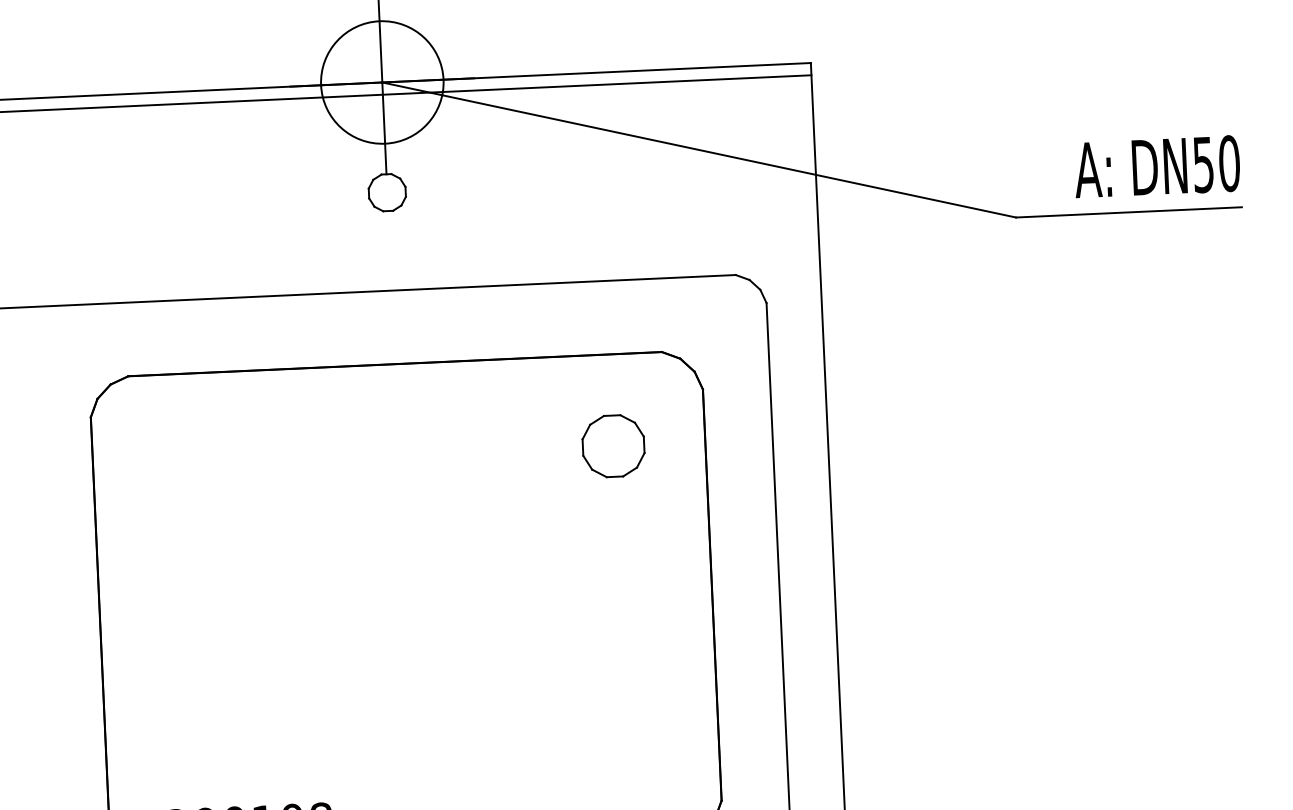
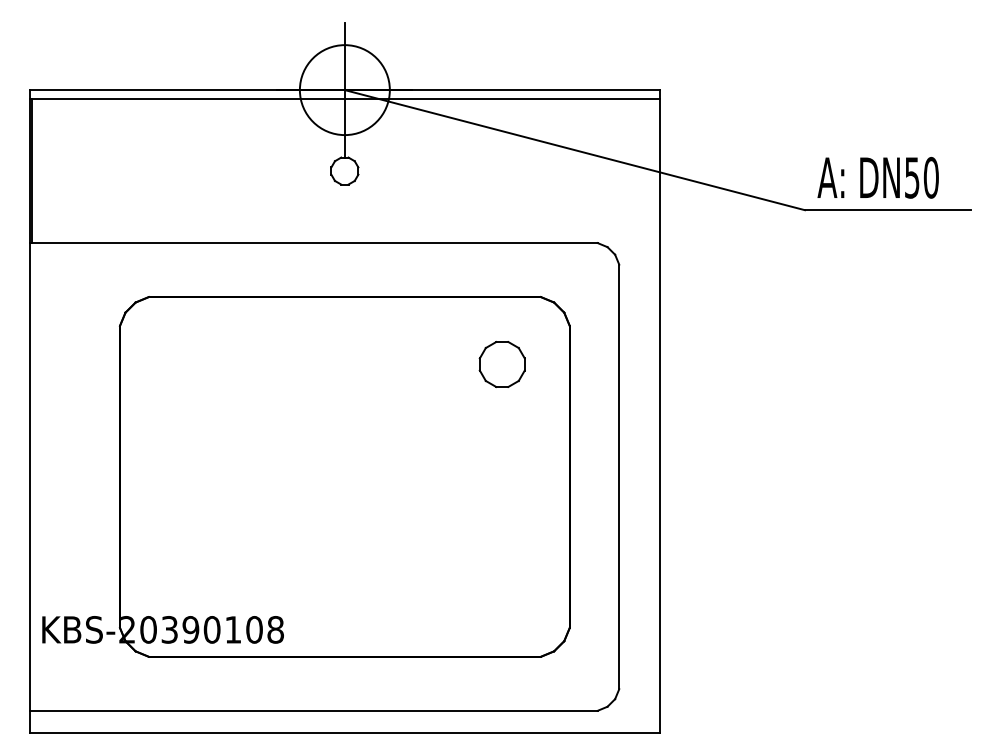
text: (1156, 166) -> (877, 177), moved

